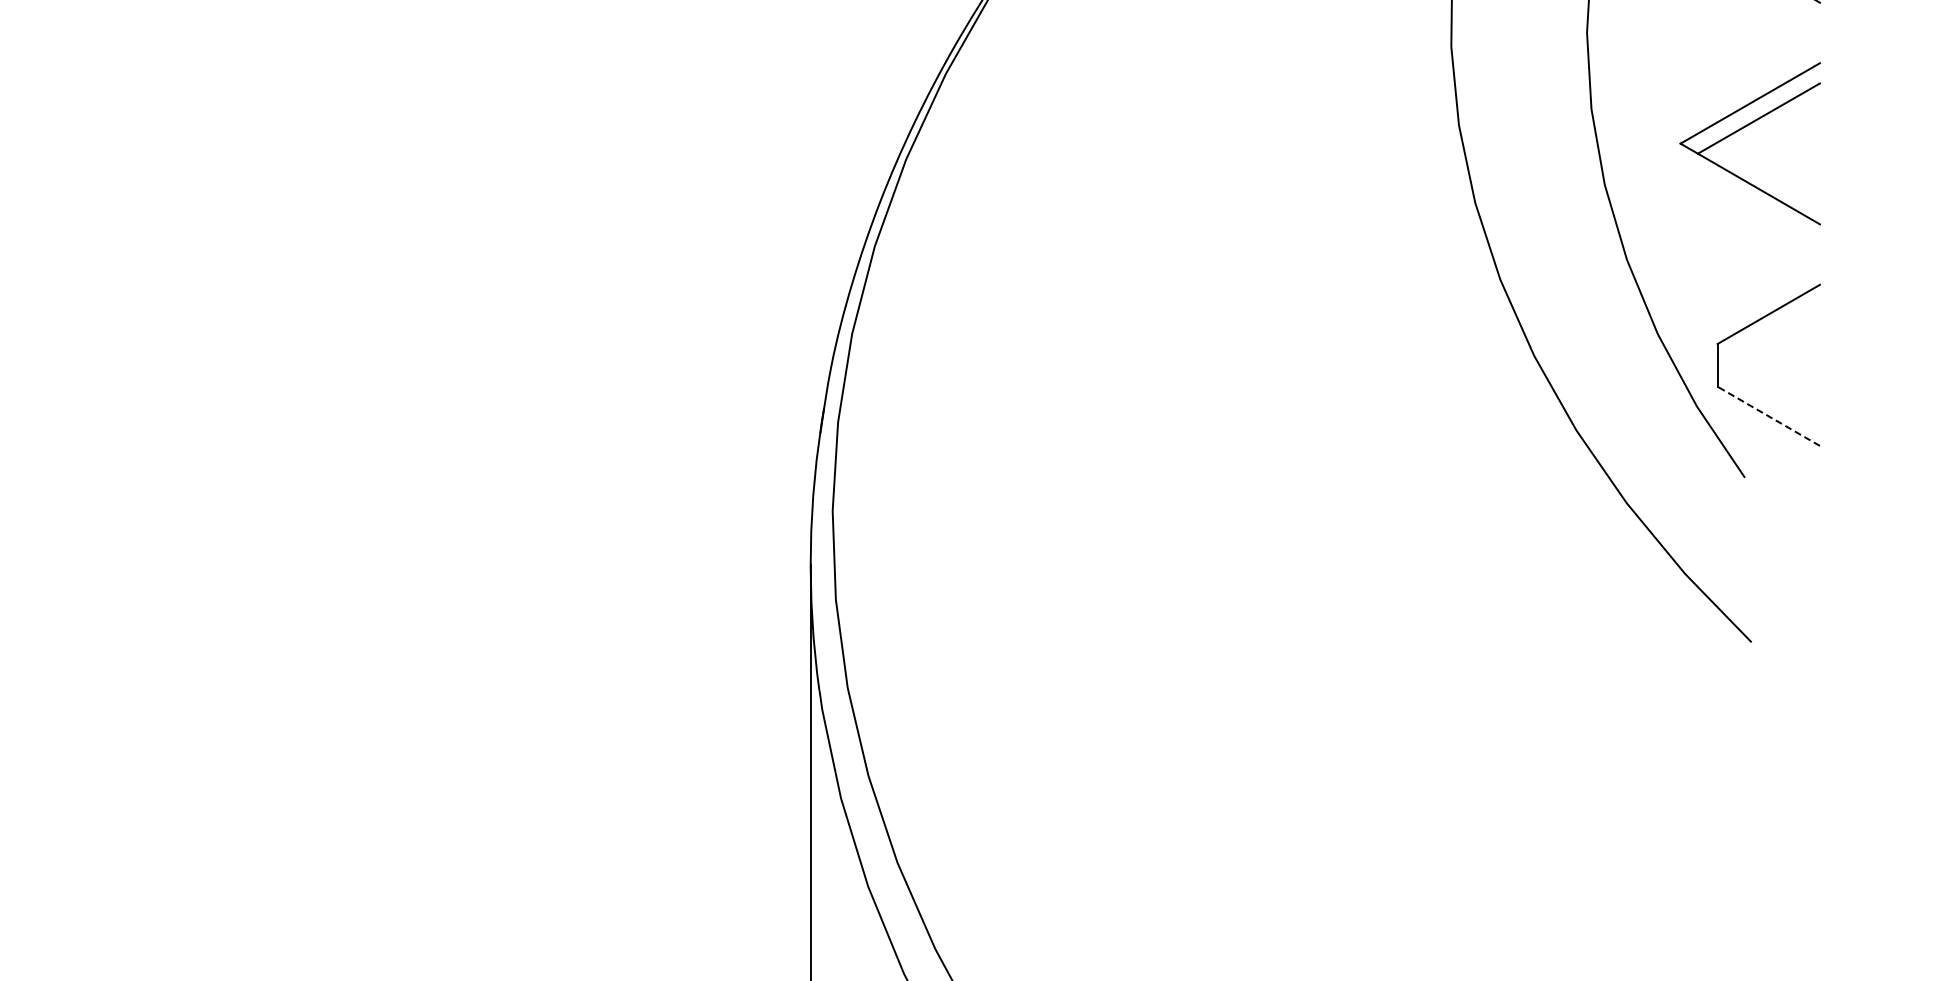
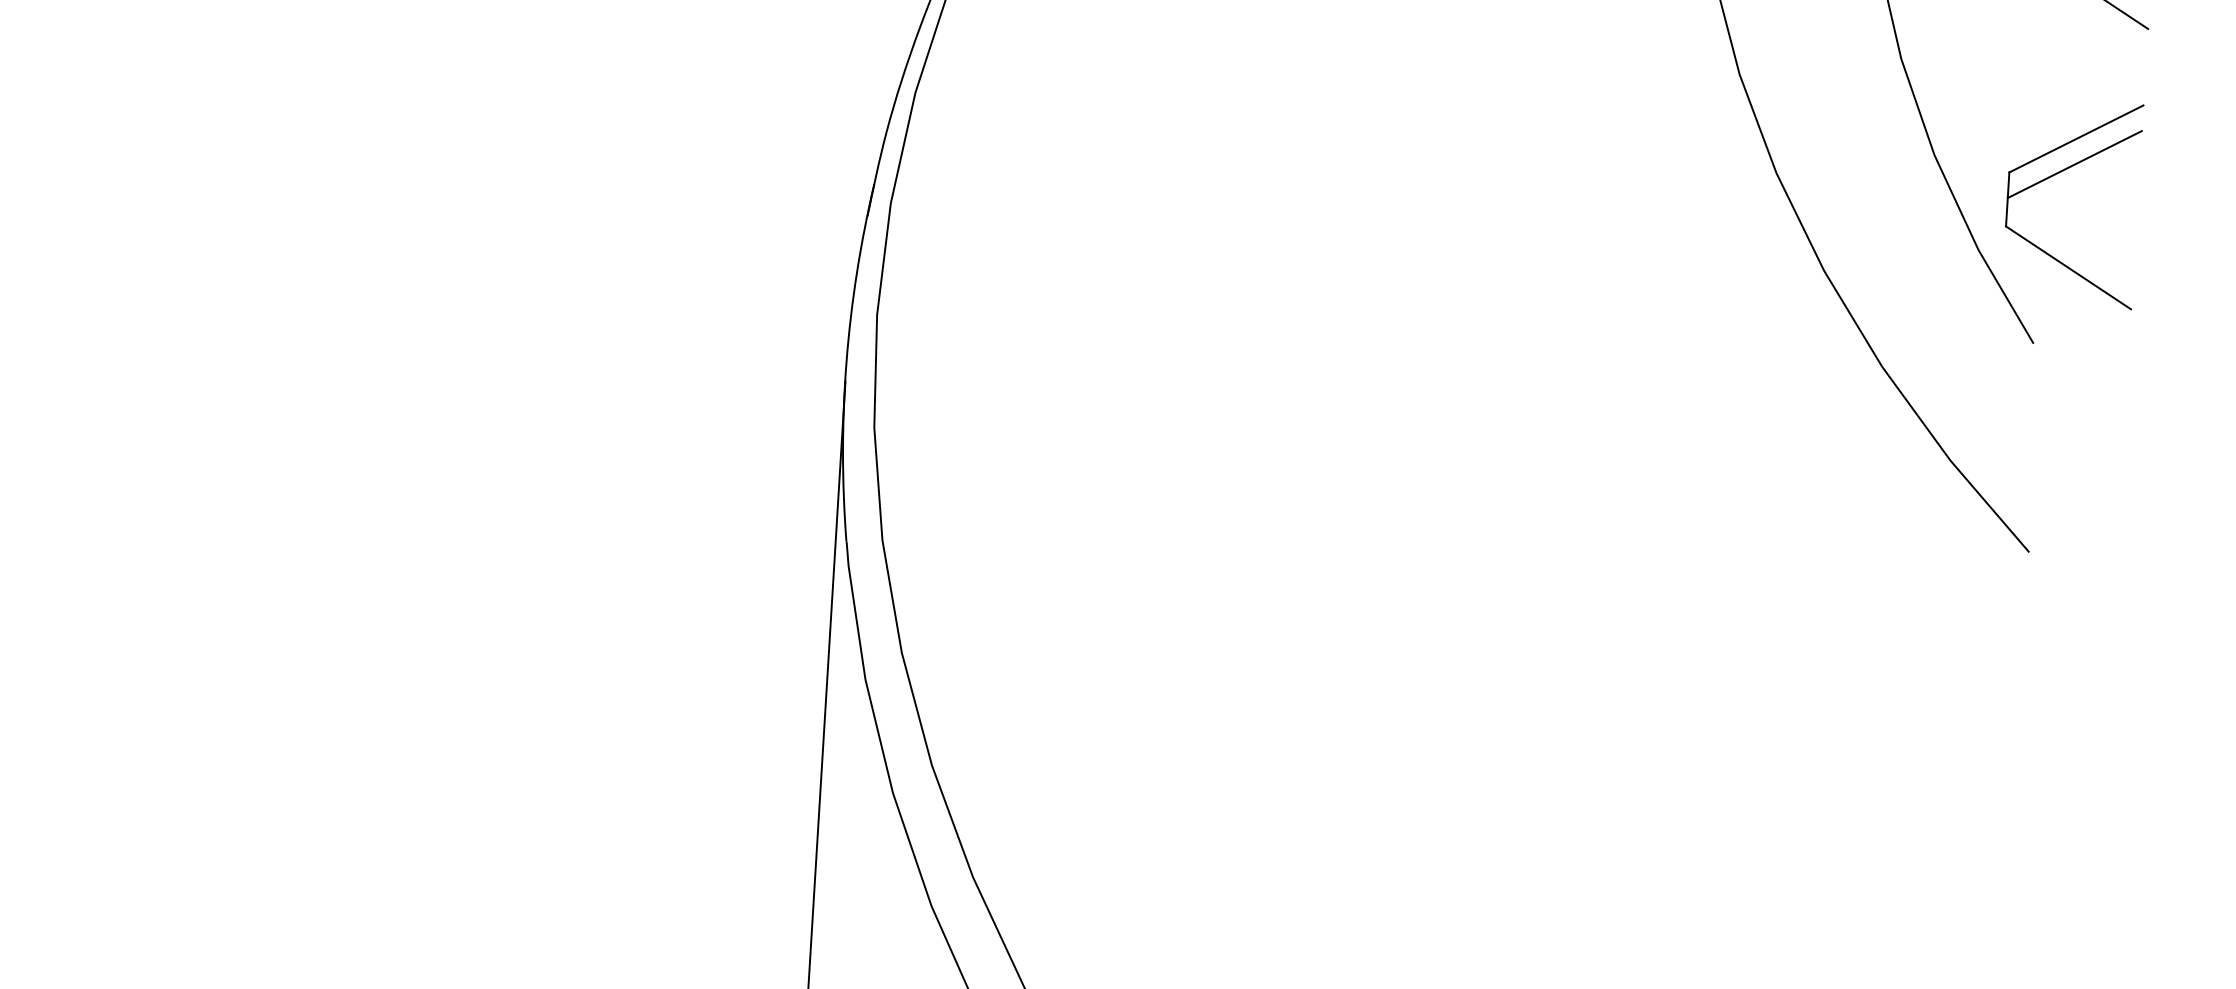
line: (1768, 334) -> (2074, 164), added
line: (1768, 416) -> (2068, 268), dashed -> solid

